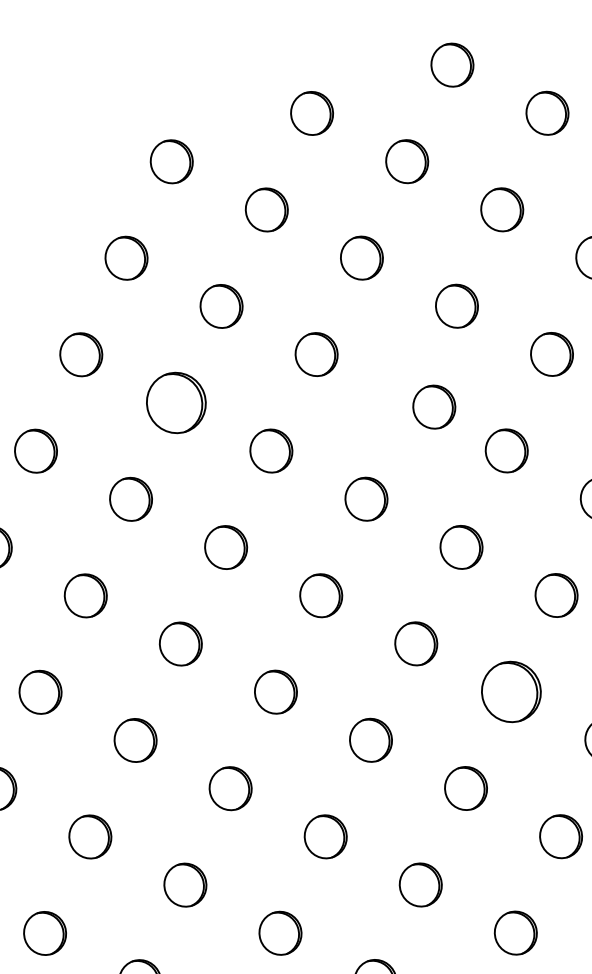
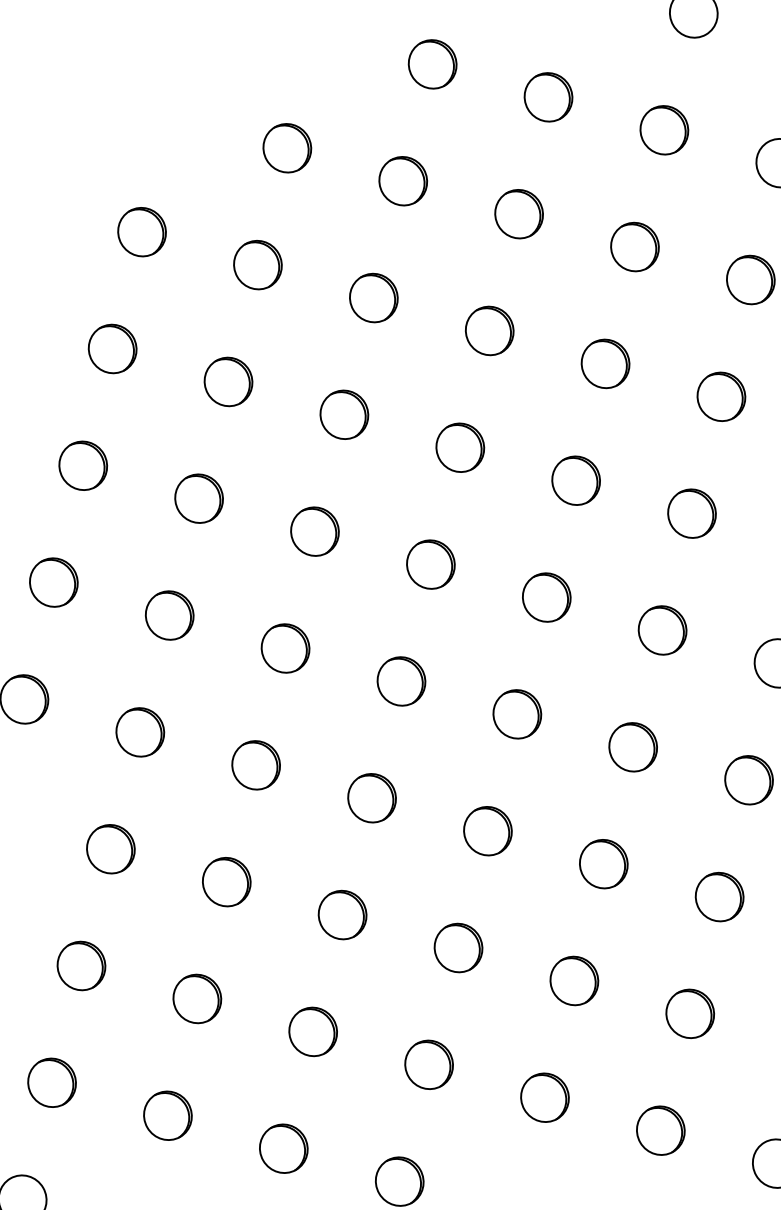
part: (175, 402) -> (198, 498), size x0.71
part: (434, 406) -> (460, 447), moved
part: (510, 692) -> (632, 747), size x0.71

